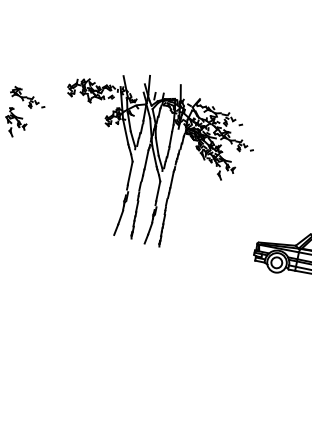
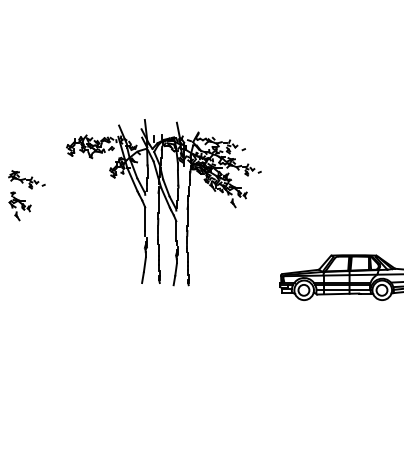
part: (151, 160) -> (163, 202), moved

